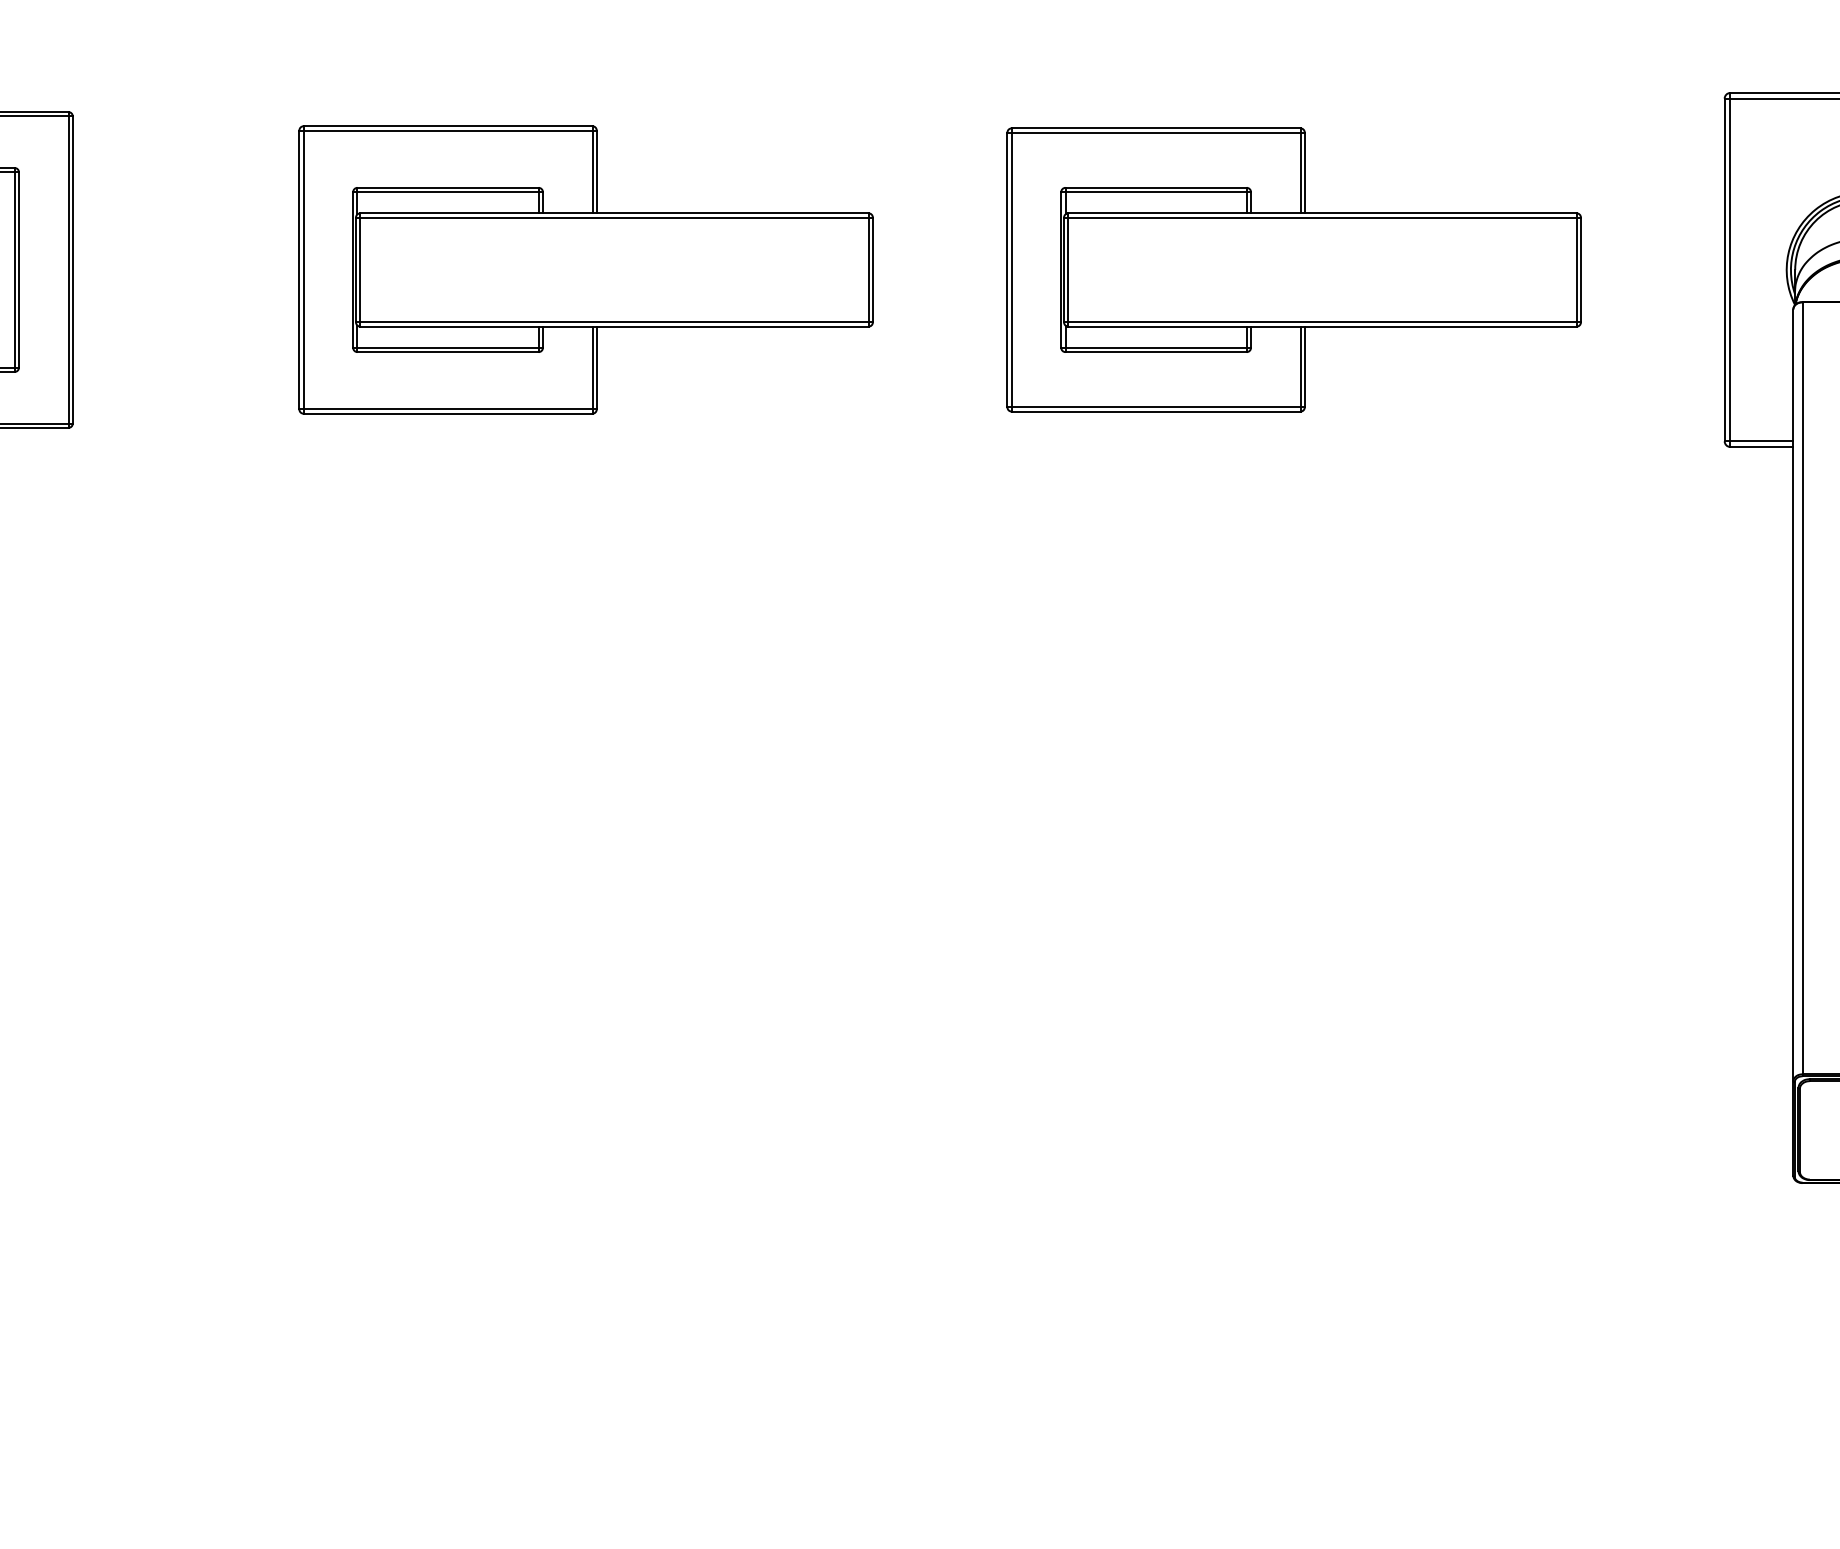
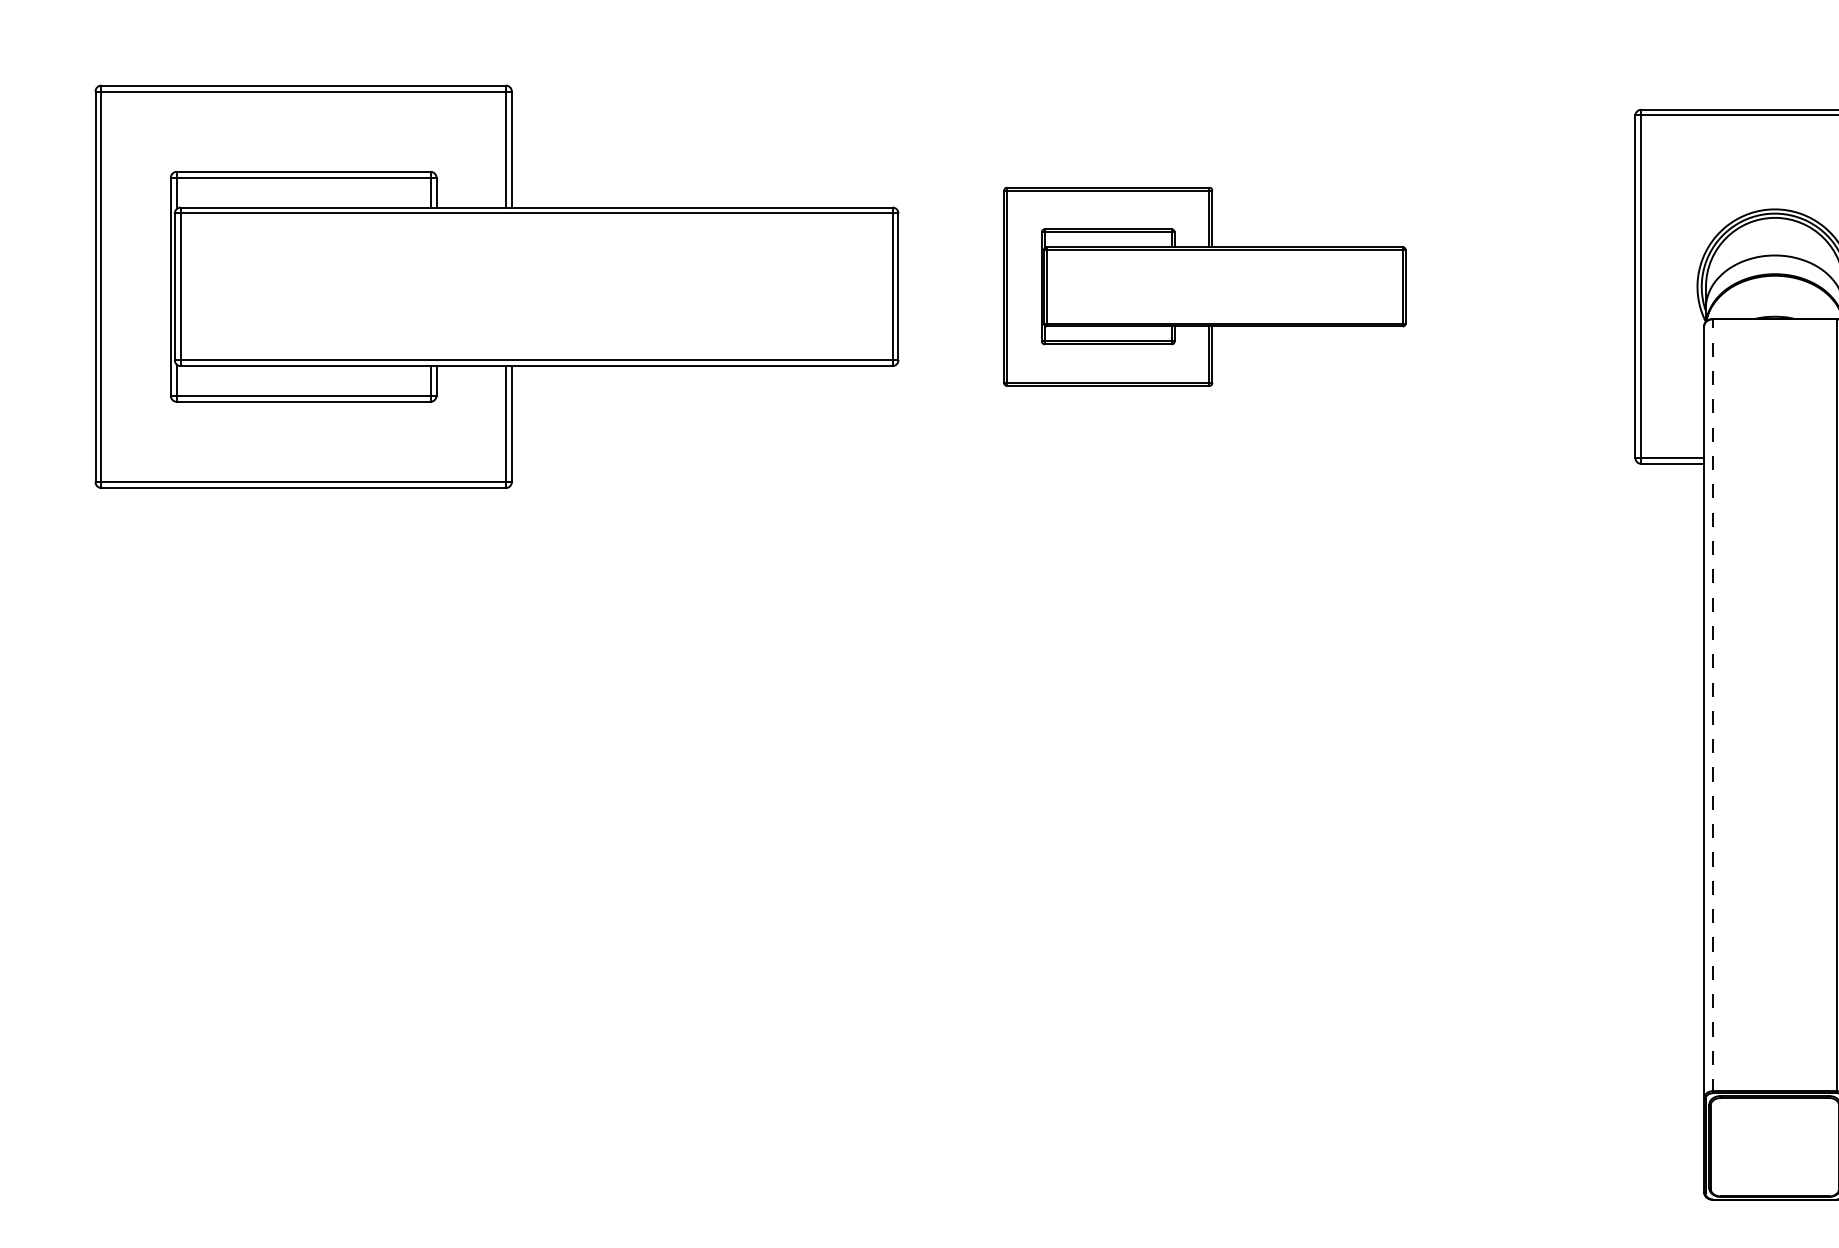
part: (585, 269) -> (496, 286), size x1.4
part: (1293, 269) -> (1204, 286), size x0.7
line: (1802, 688) -> (1713, 705), solid -> dashed

